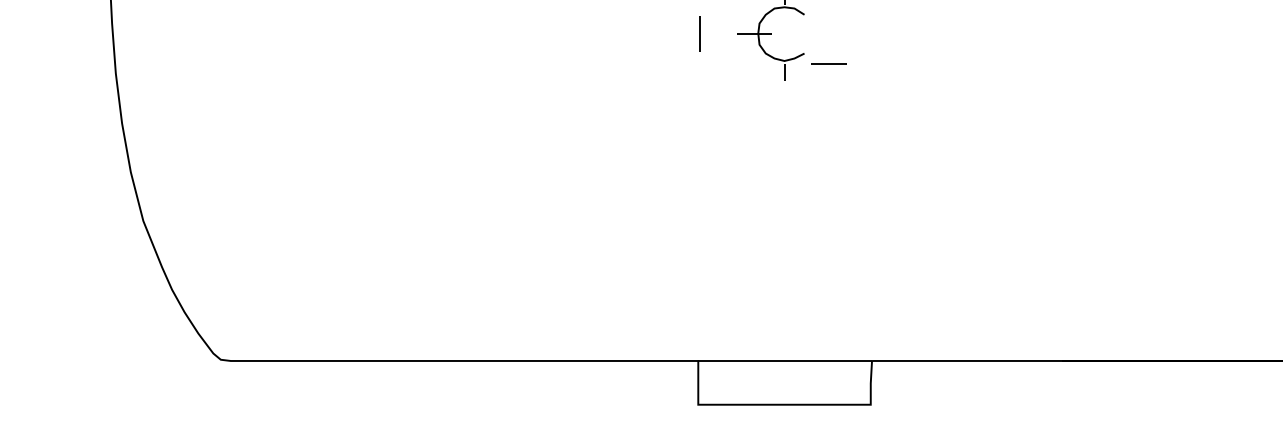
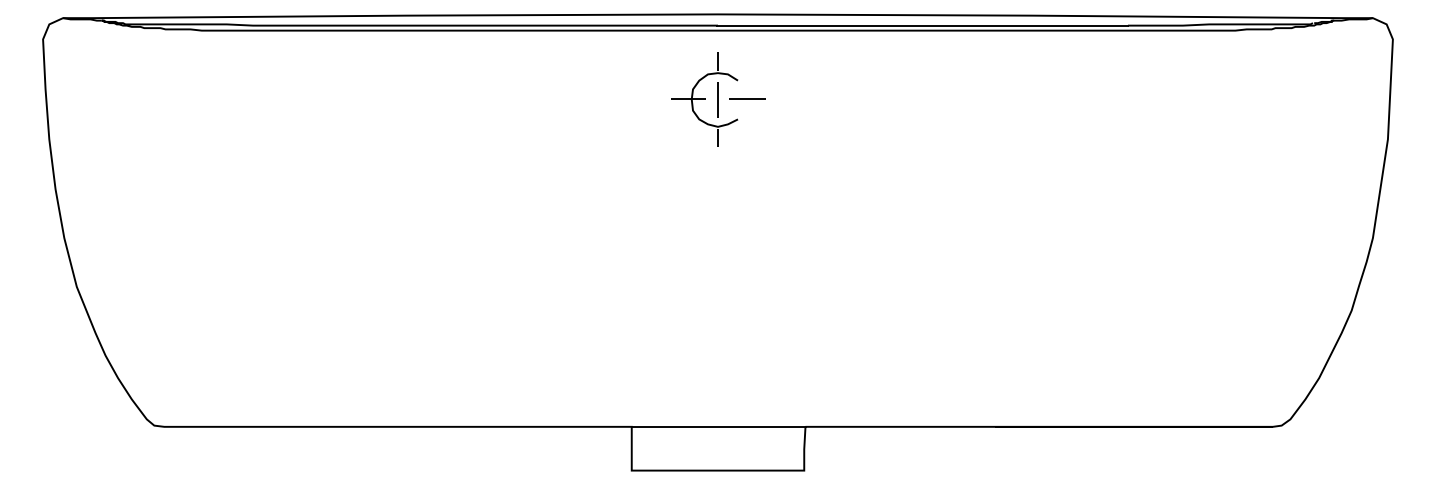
line: (699, 33) -> (717, 99), moved
line: (829, 62) -> (747, 98), moved

